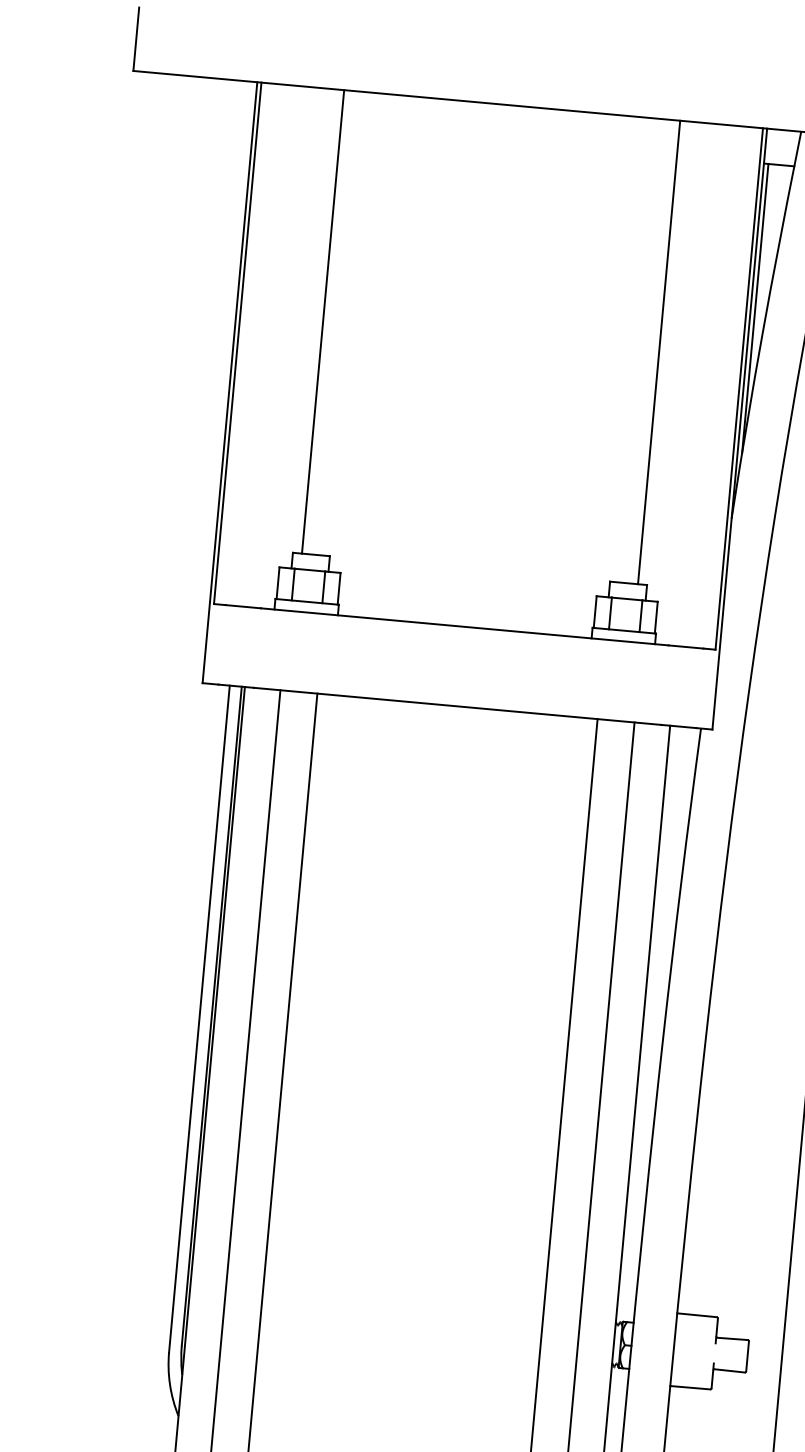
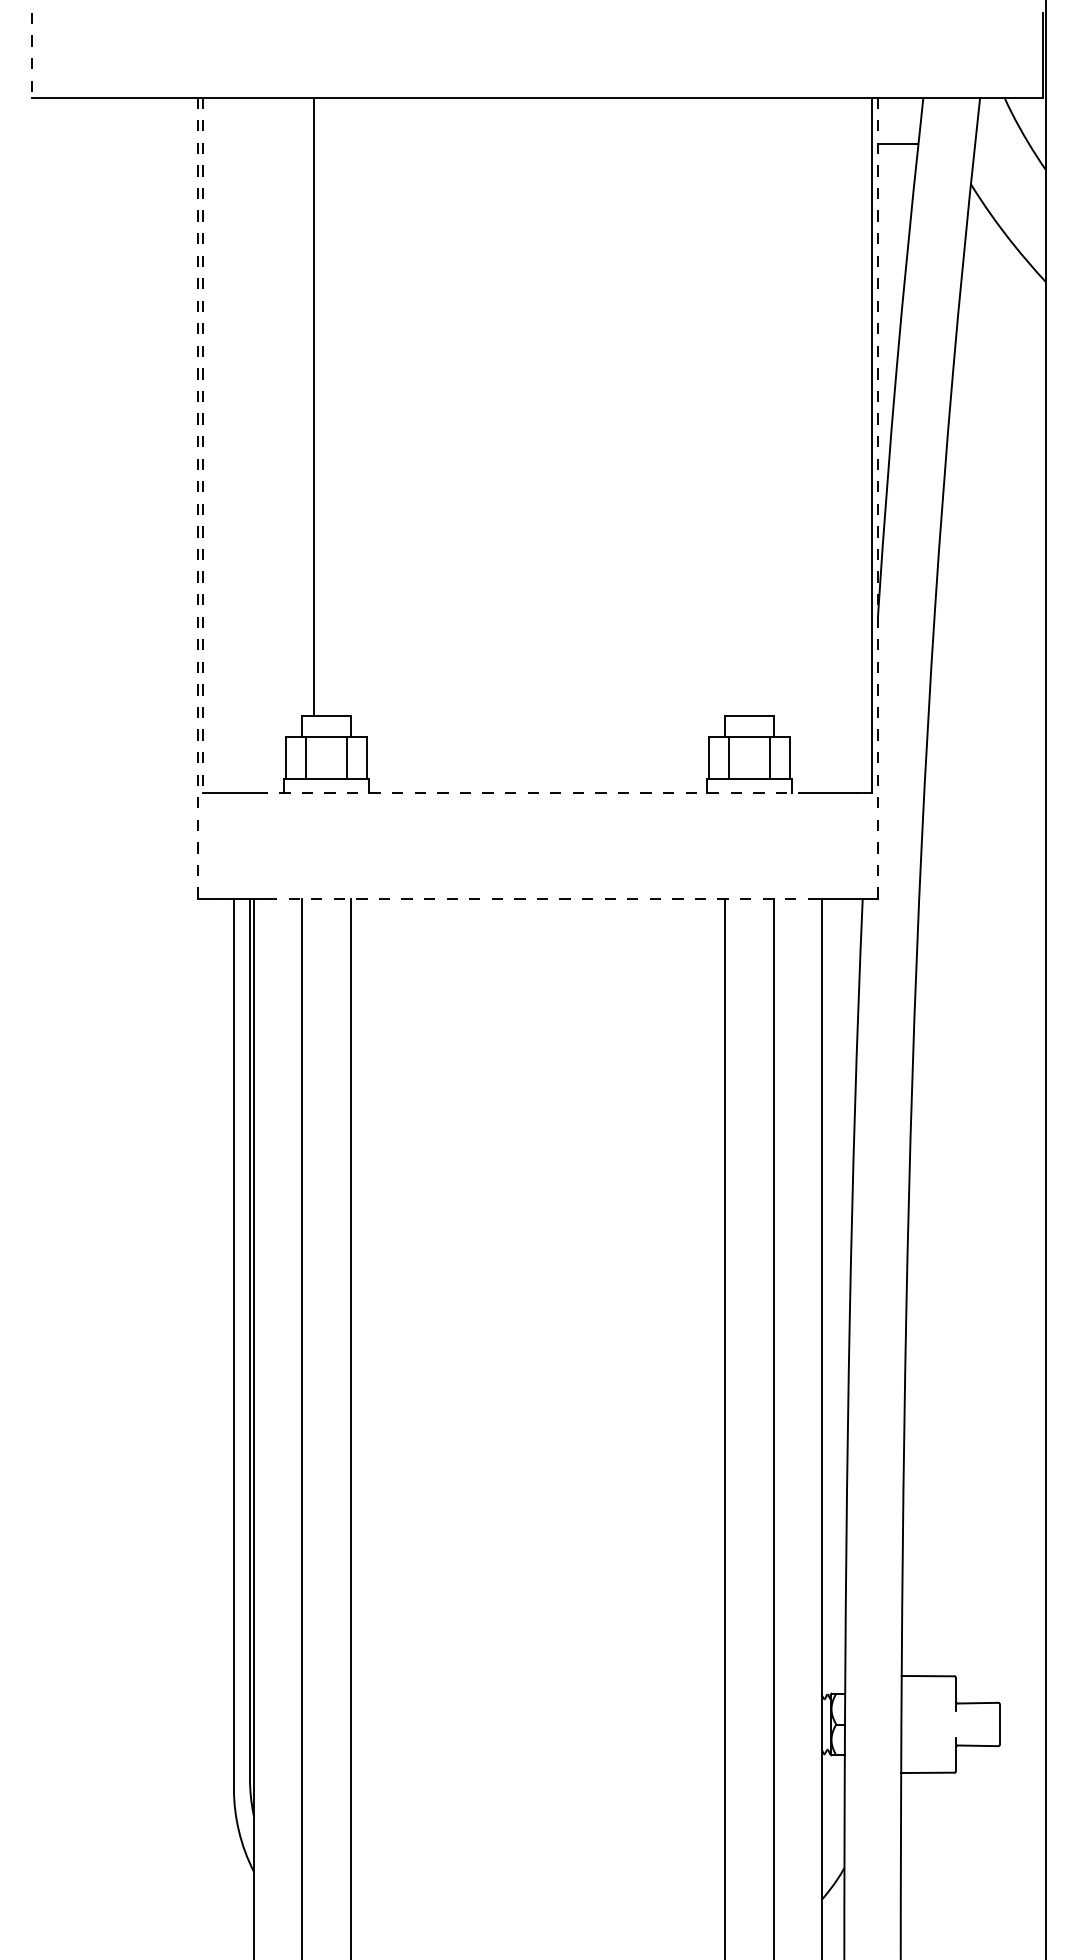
line: (136, 39) -> (32, 55), solid -> dashed
line: (755, 308) -> (883, 336), removed
line: (237, 343) -> (203, 445), solid -> dashed
line: (658, 352) -> (761, 406), removed
line: (229, 382) -> (197, 498), solid -> dashed
line: (739, 429) -> (877, 498), solid -> dashed
line: (464, 627) -> (537, 793), solid -> dashed
line: (457, 706) -> (537, 899), solid -> dashed

